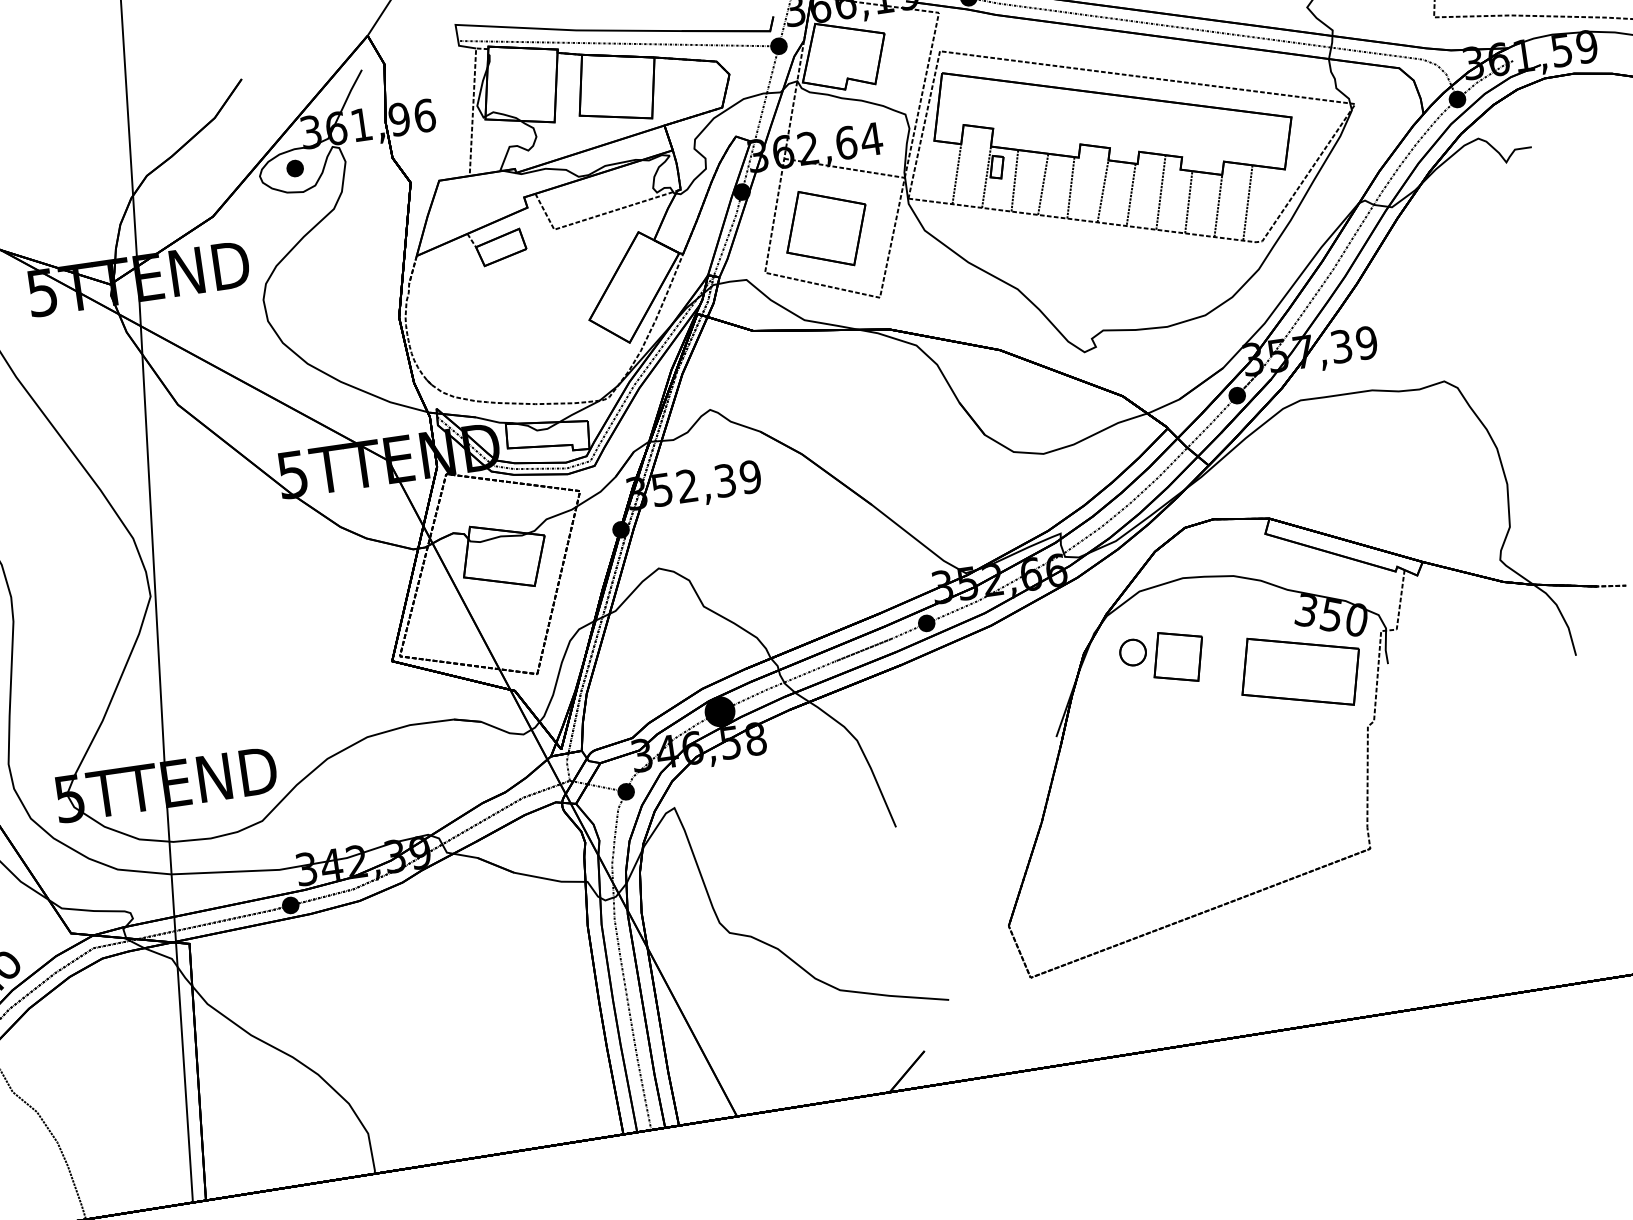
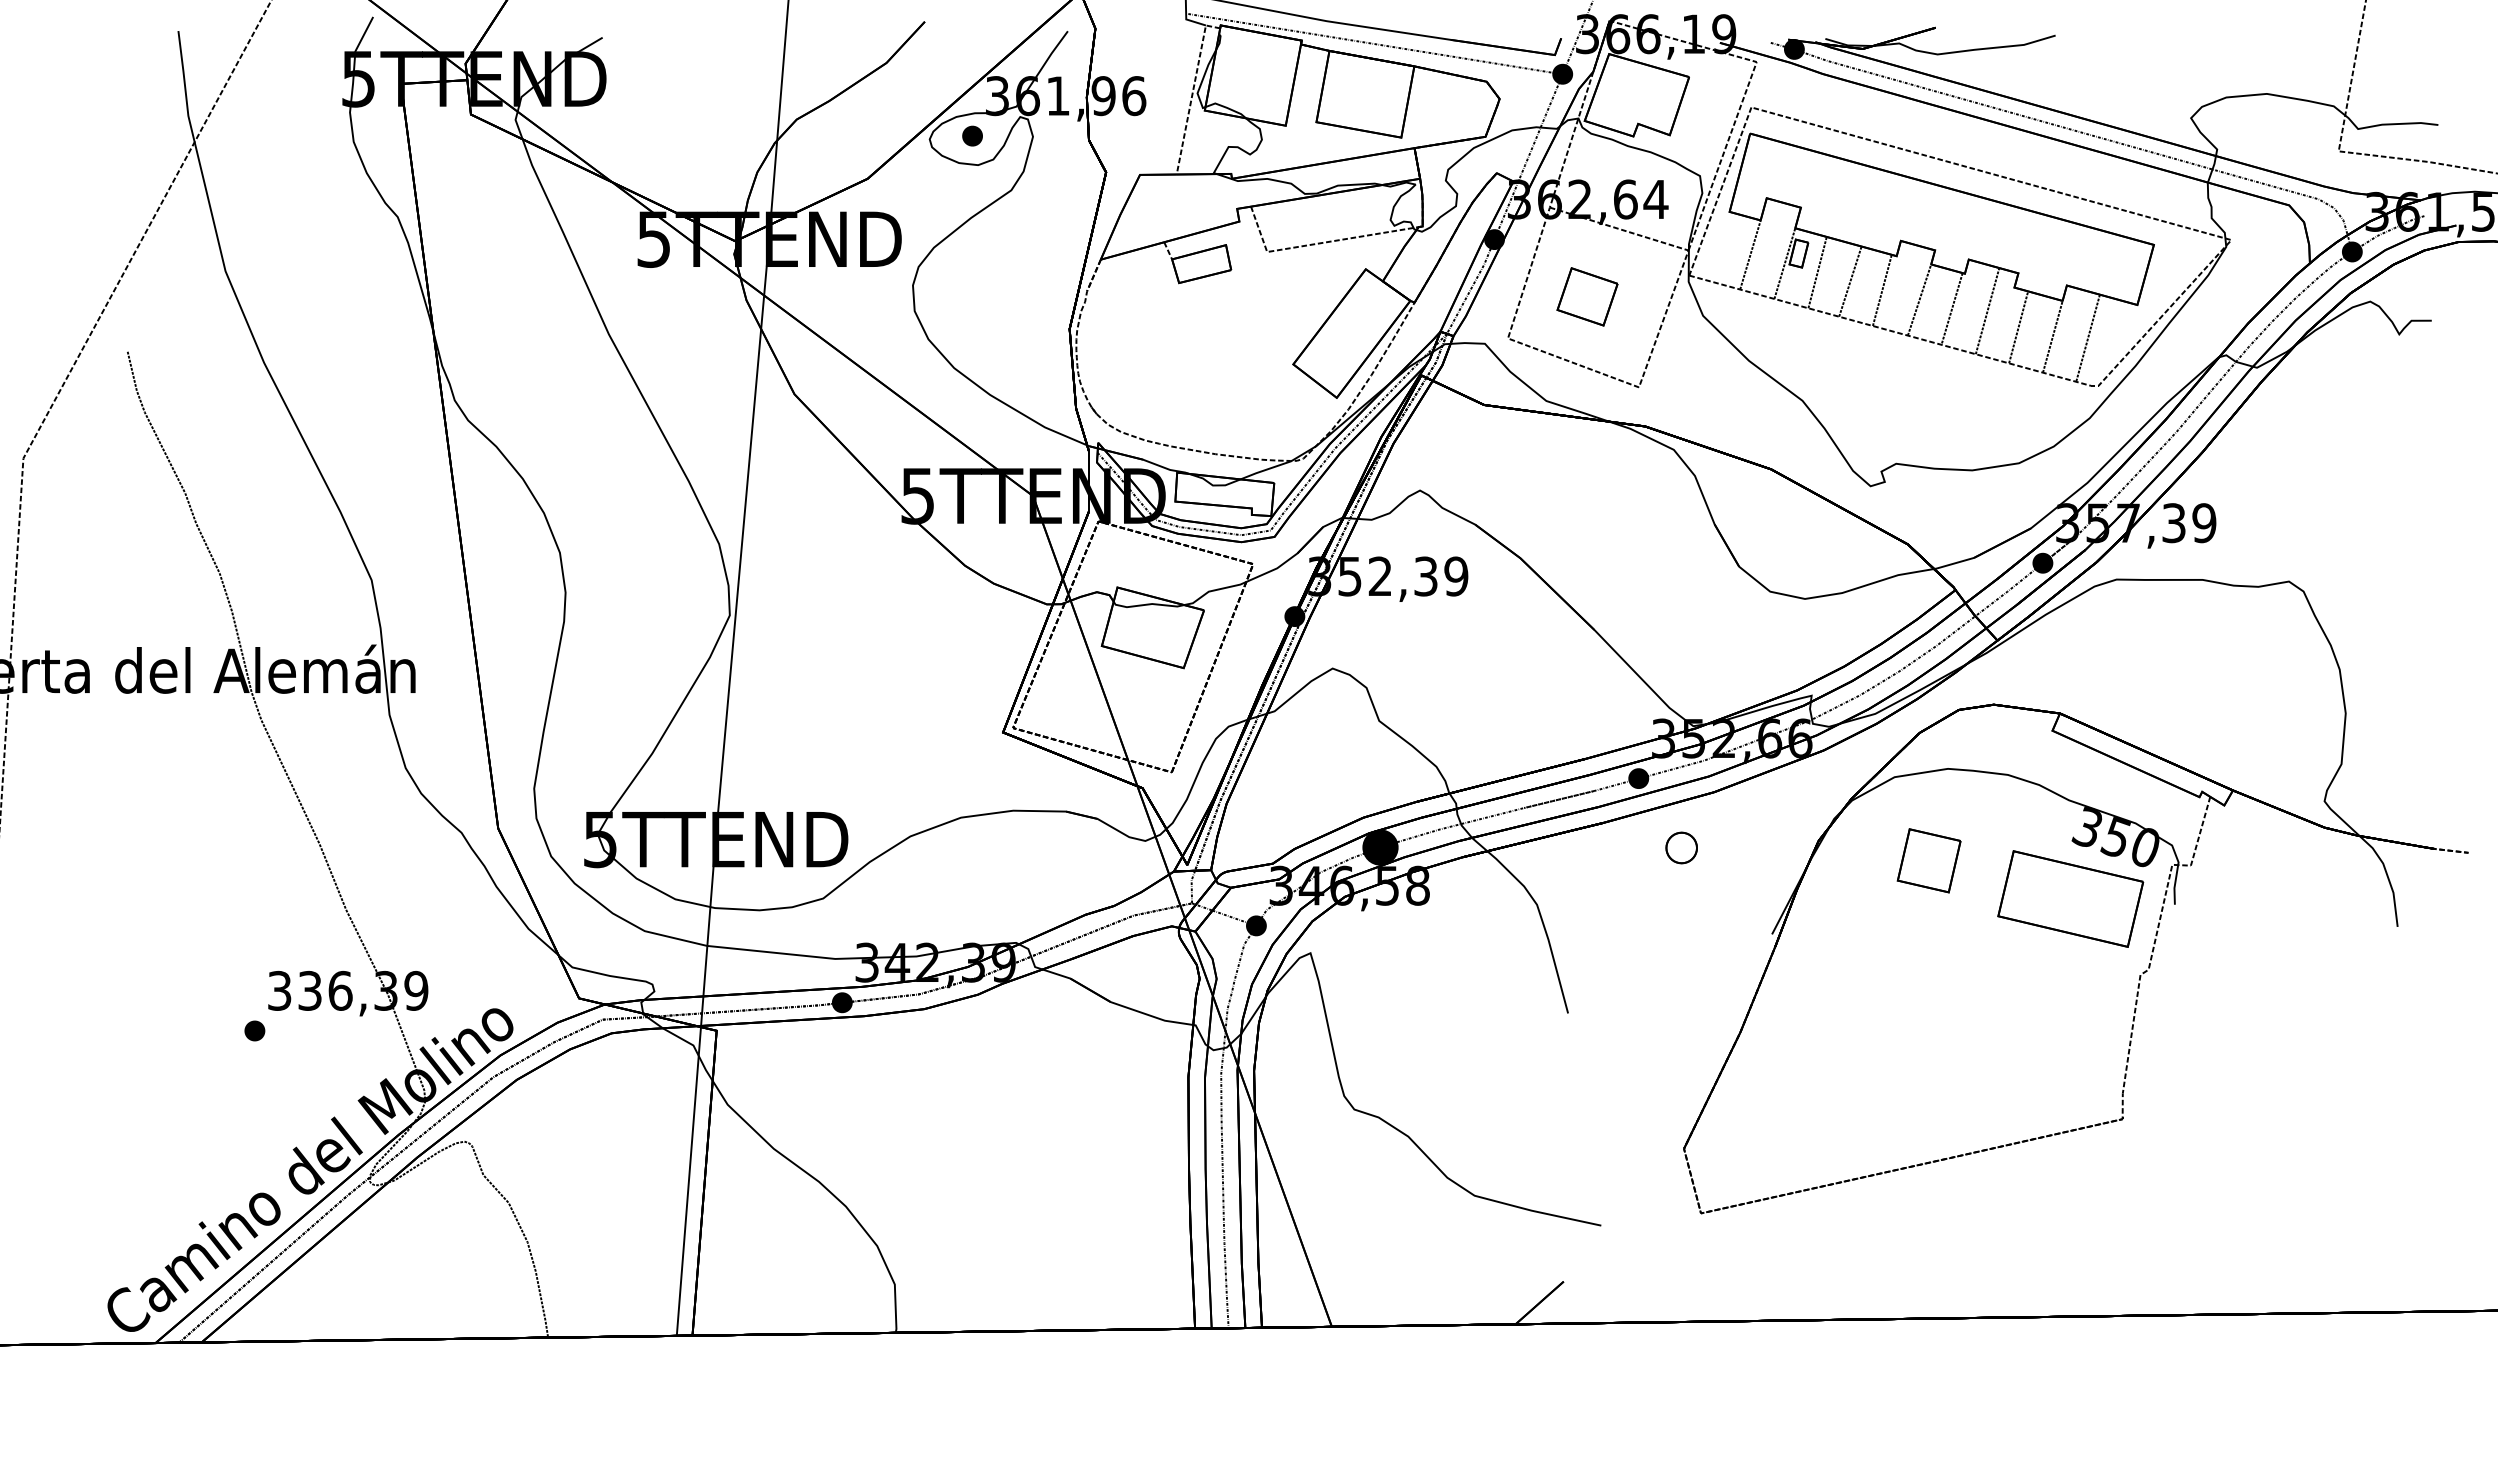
part: (826, 228) -> (1587, 296), size x0.6
part: (1132, 652) -> (1681, 847), moved

